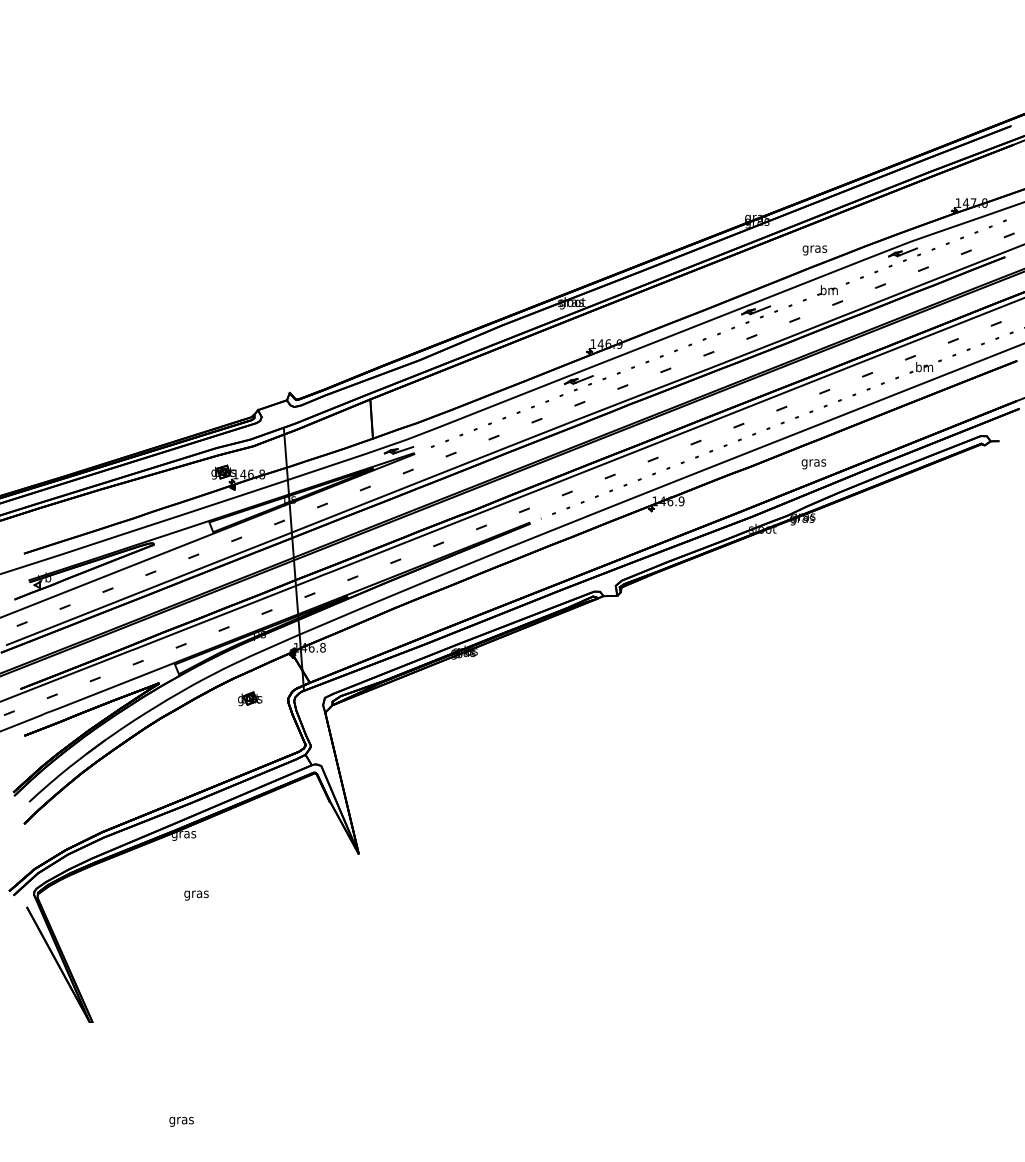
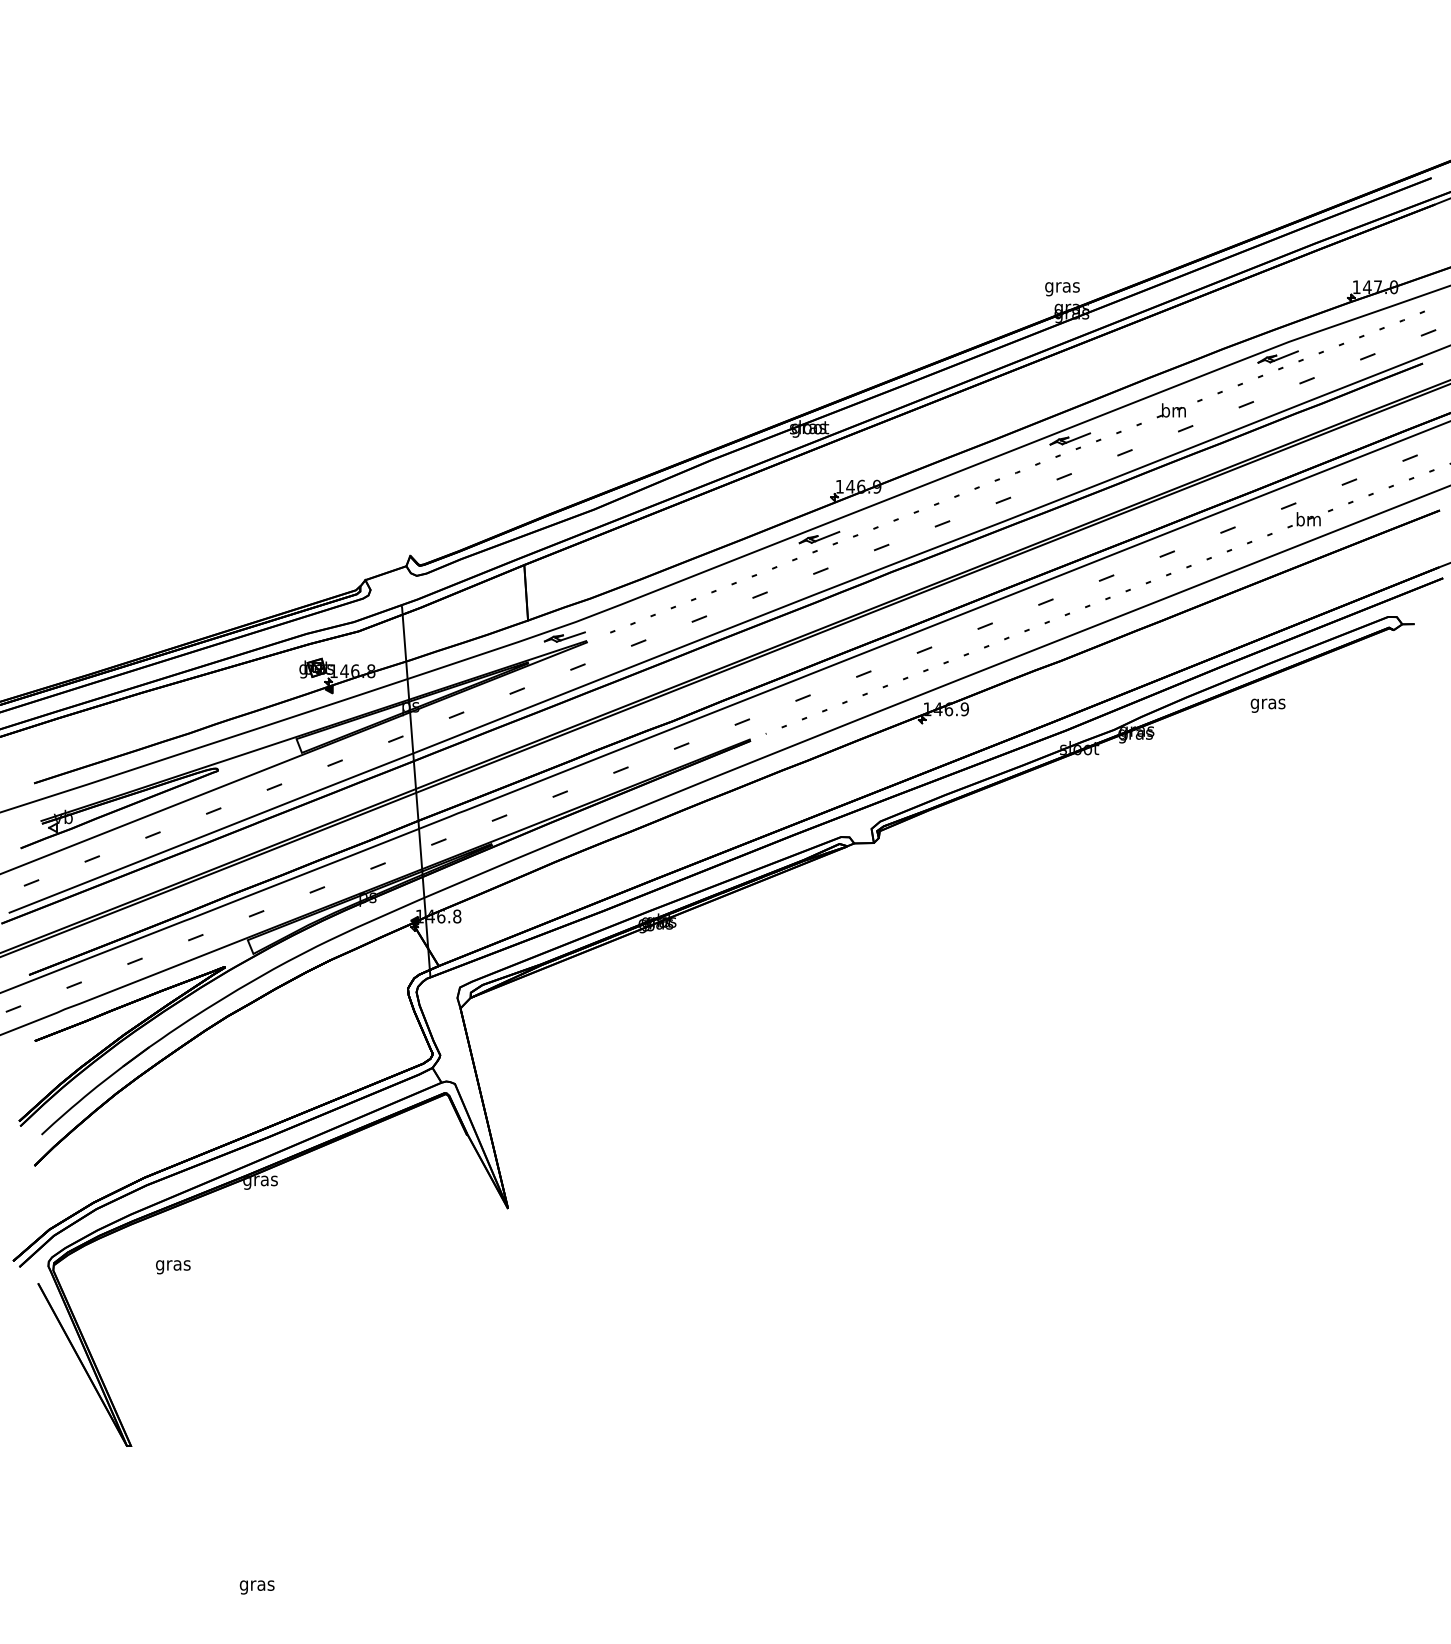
text: (814, 250) -> (1062, 289), moved
text: (813, 464) -> (1267, 705), moved
part: (250, 698) -> (354, 988), removed
text: (196, 895) -> (173, 1267), moved

